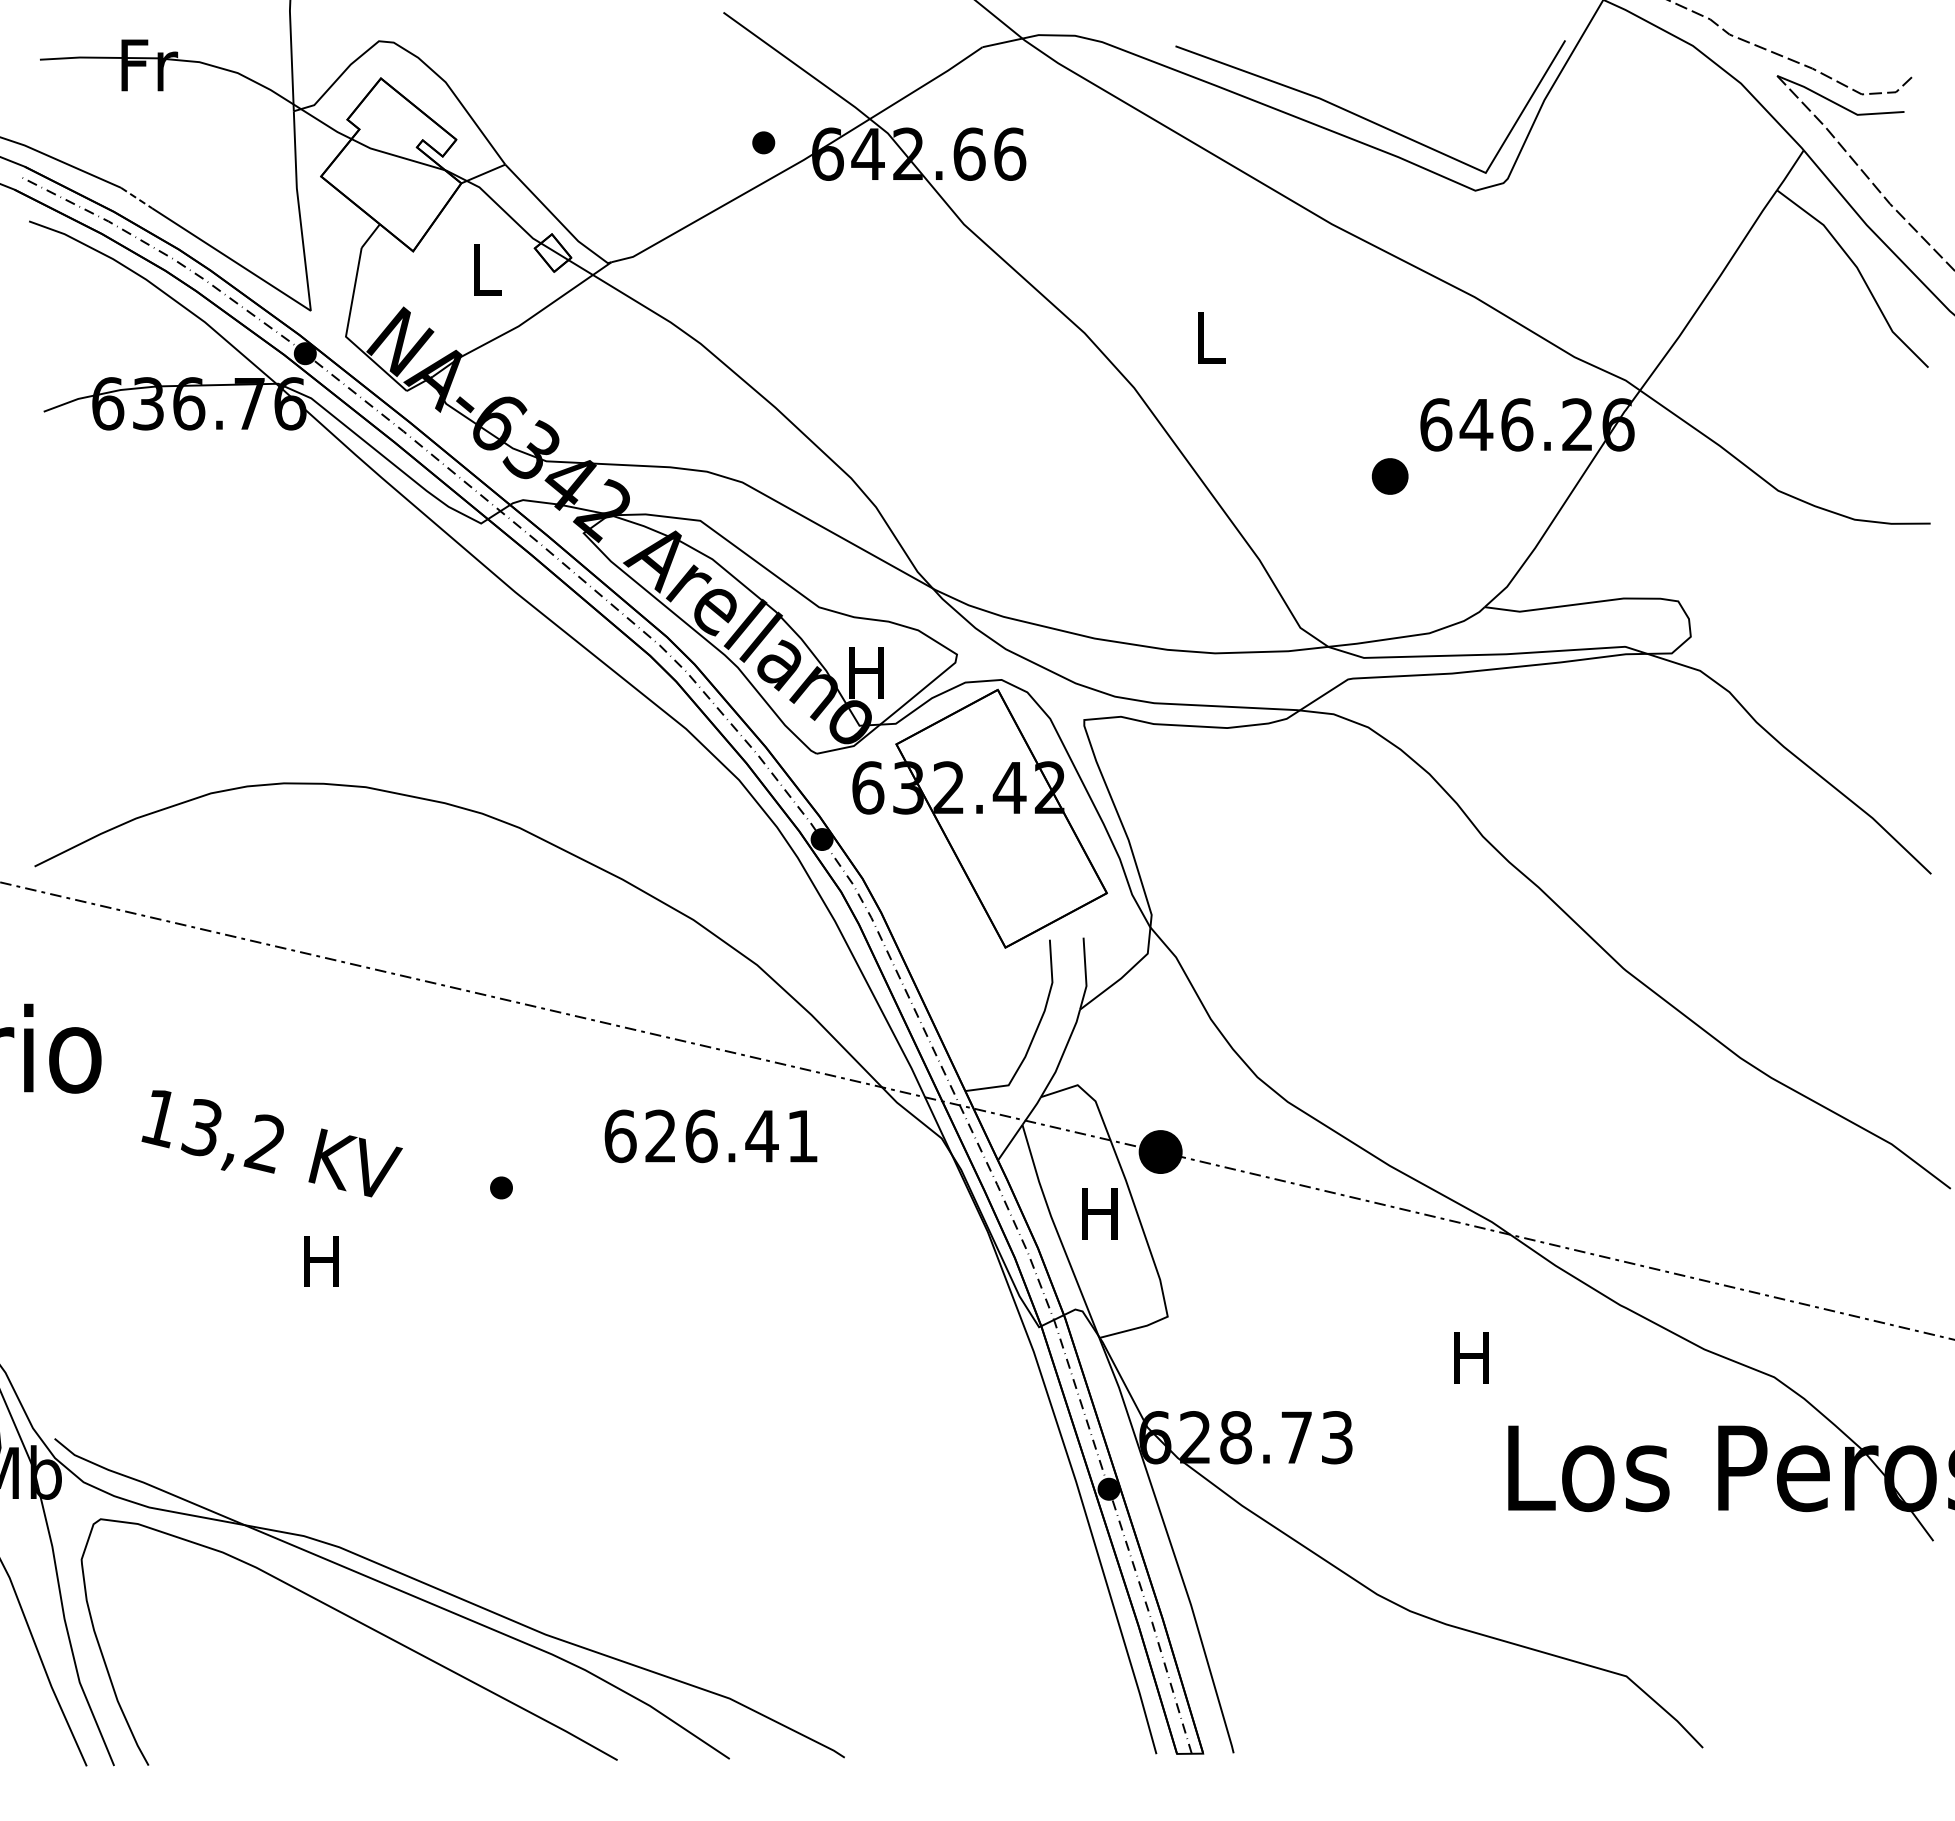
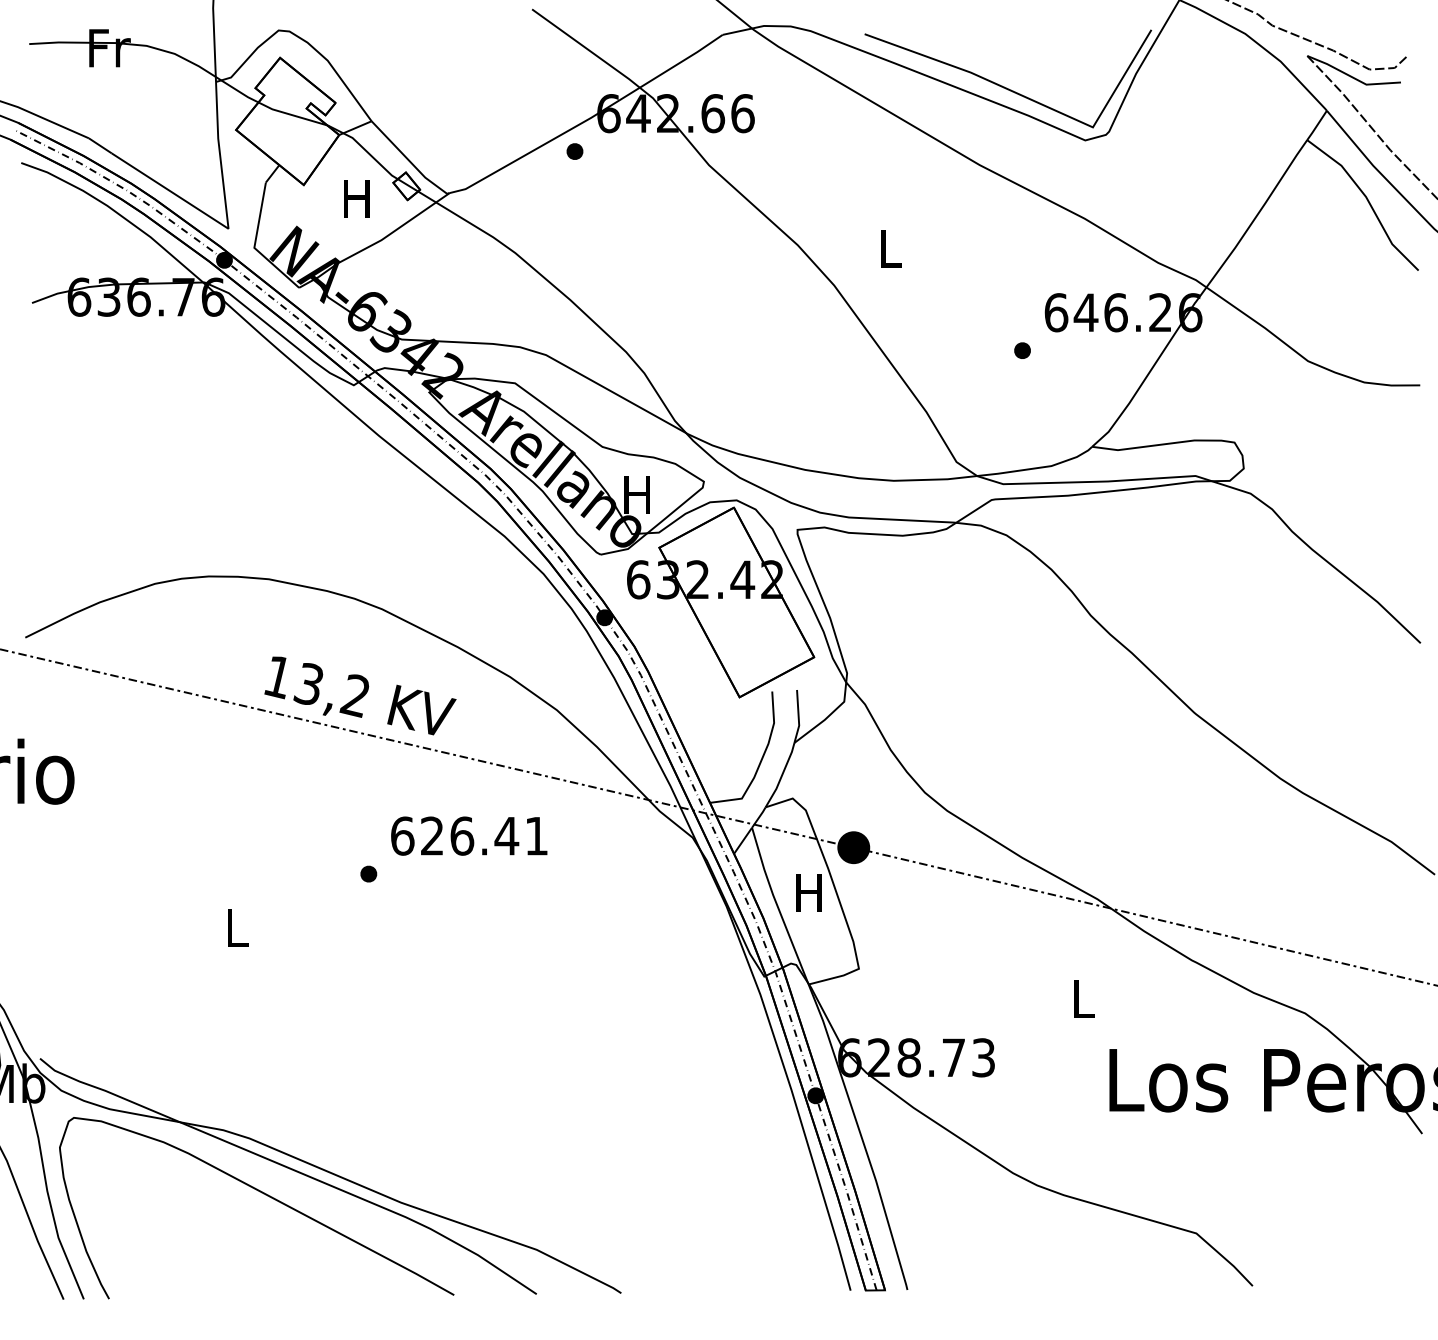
part: (763, 142) -> (574, 151), moved
line: (136, 198) -> (100, 146), dashed -> solid
text: (484, 269) -> (356, 198), L -> H
part: (1389, 476) -> (1022, 350), size x0.62
text: (710, 1136) -> (468, 836), moved
text: (271, 1143) -> (359, 695), moved
text: (321, 1261) -> (236, 928), H -> L
text: (1471, 1357) -> (1082, 998), H -> L

